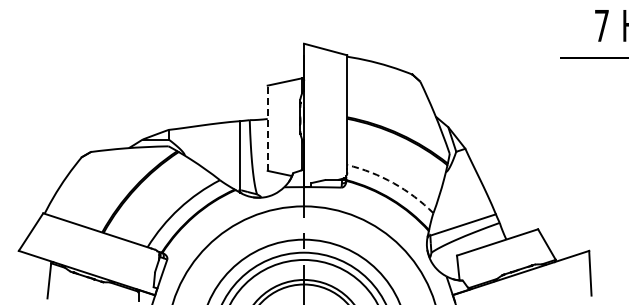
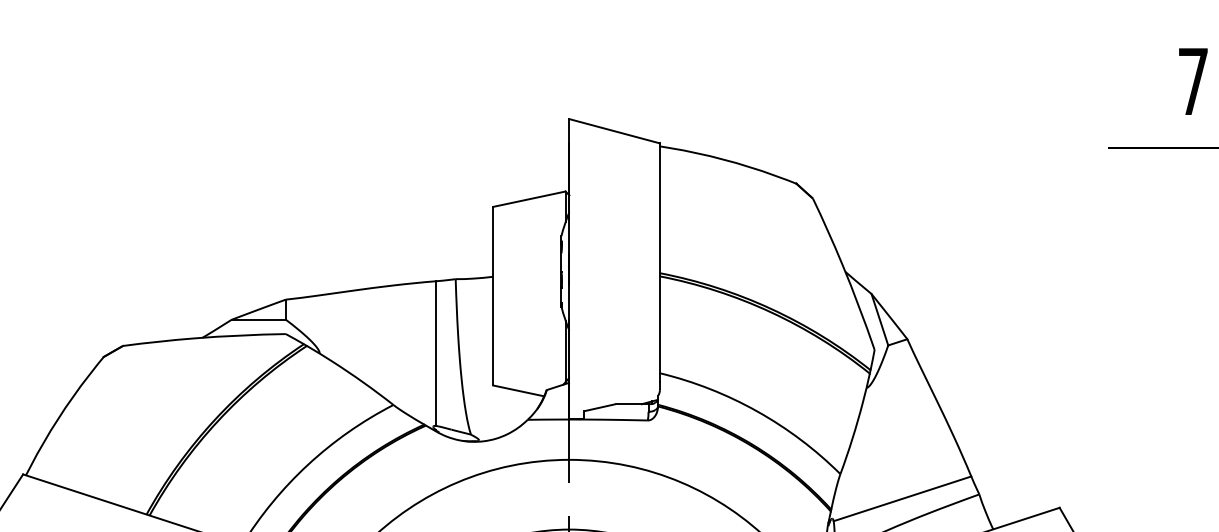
line: (267, 128) -> (492, 296), dashed -> solid
arc: (393, 183) -> (756, 411), dashed -> solid

